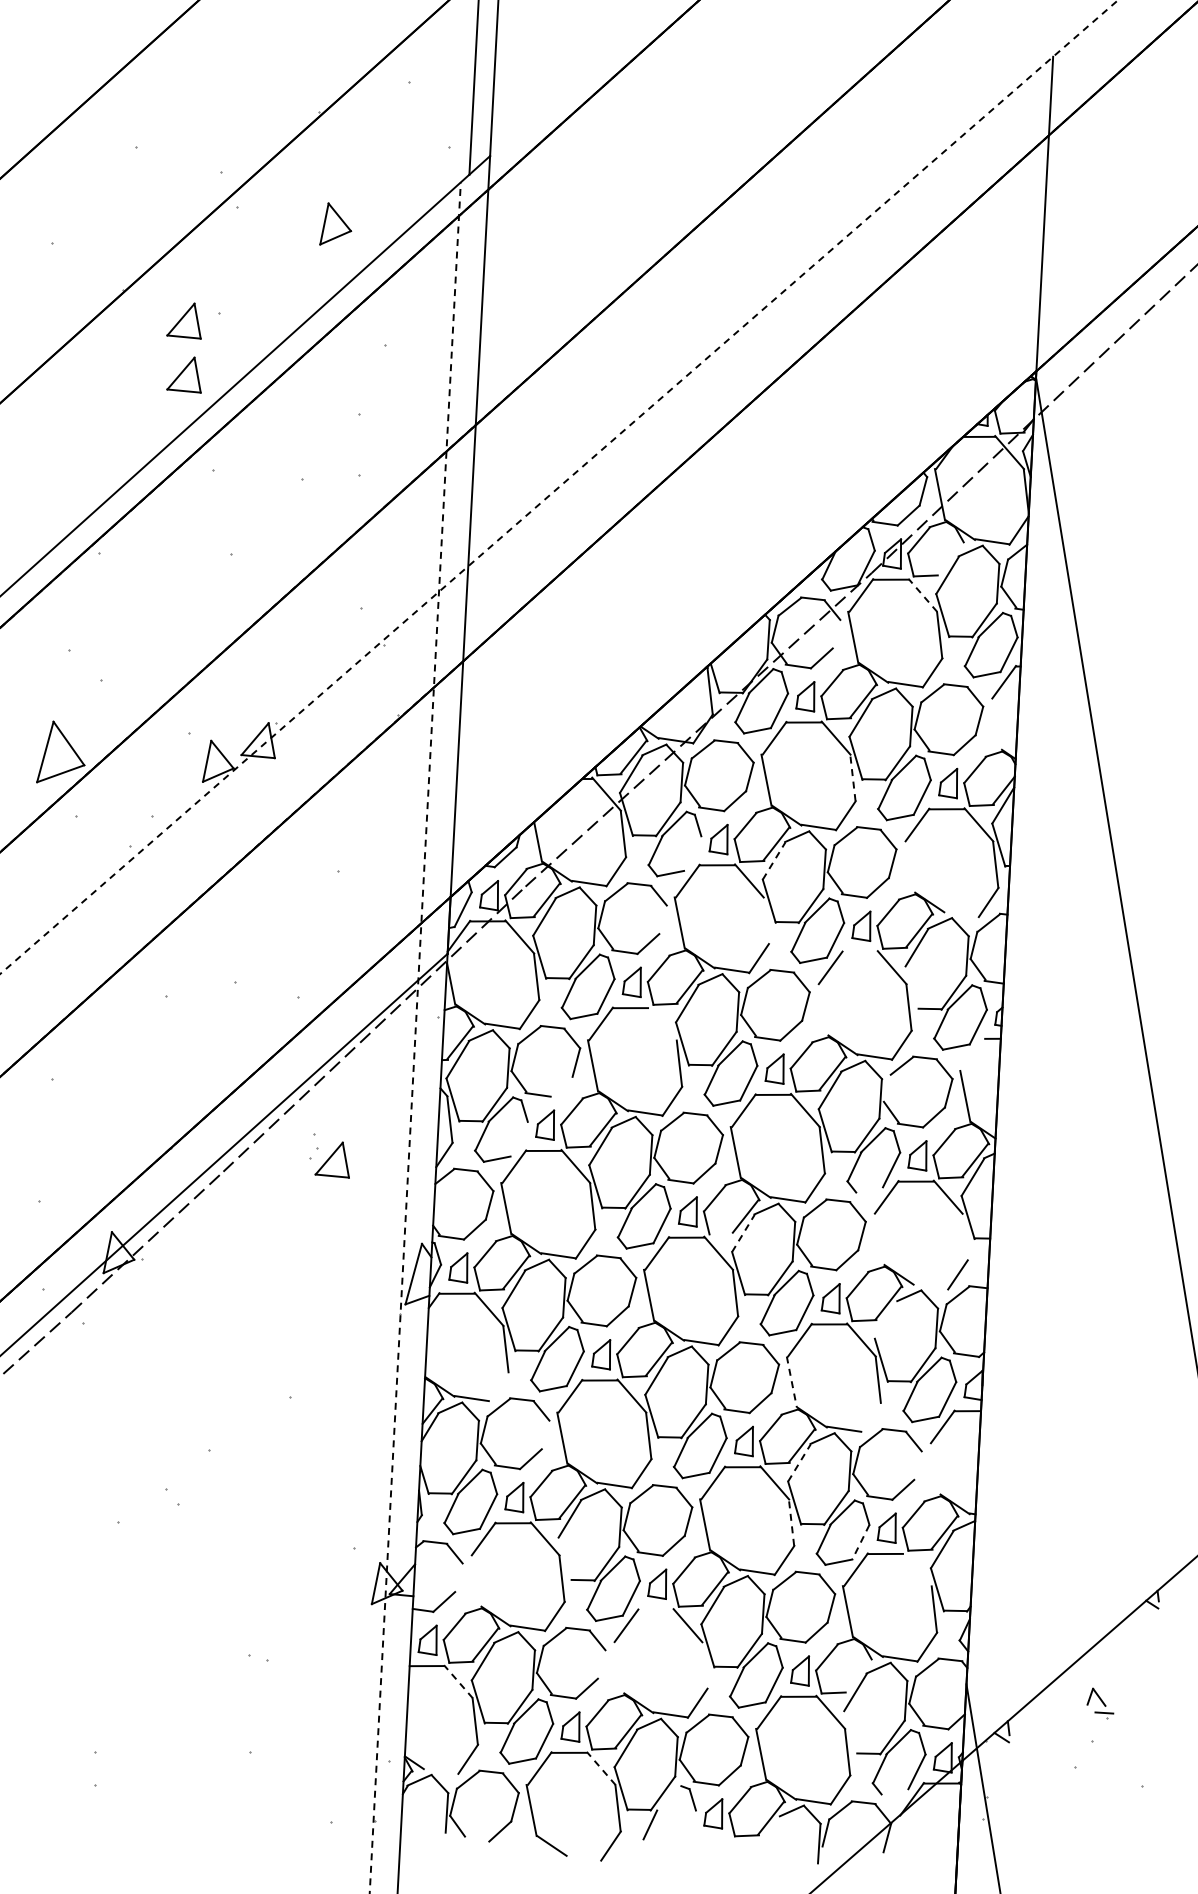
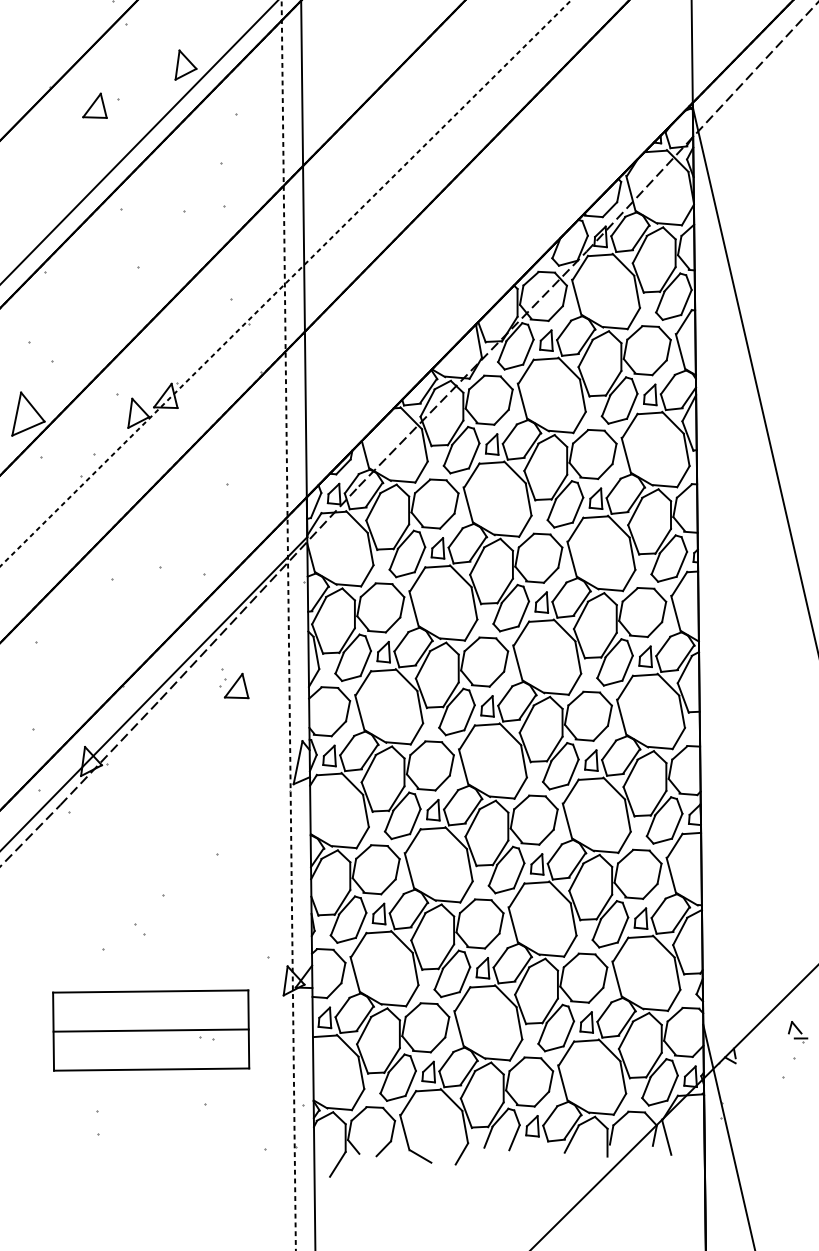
part: (335, 223) -> (185, 64), moved
part: (183, 374) -> (96, 143), removed
line: (949, 557) -> (640, 237), added
line: (922, 595) -> (623, 264), dashed -> solid
line: (836, 633) -> (564, 295), added
line: (995, 723) -> (680, 351), added
line: (852, 777) -> (582, 395), dashed -> solid
line: (692, 853) -> (474, 455), added
line: (774, 861) -> (531, 457), dashed -> solid
line: (909, 866) -> (626, 455), added
line: (961, 913) -> (664, 485), added
line: (662, 919) -> (456, 503), added
line: (765, 920) -> (528, 499), added
line: (859, 952) -> (595, 517), added
line: (911, 987) -> (633, 539), added
line: (822, 1009) -> (572, 559), added
line: (662, 1023) -> (460, 576), added
line: (973, 1054) -> (679, 583), added
line: (561, 1086) -> (392, 624), added
line: (886, 1087) -> (620, 610), added
line: (518, 1139) -> (365, 663), added
line: (869, 1189) -> (613, 682), added
line: (721, 1233) -> (511, 720), added
line: (743, 1233) -> (526, 719), dashed -> solid
line: (964, 1237) -> (681, 712), added
line: (878, 1238) -> (621, 716), added
line: (930, 1286) -> (660, 747), added
line: (885, 1319) -> (630, 773), added
line: (791, 1382) -> (567, 821), dashed -> solid
line: (498, 1386) -> (362, 837), added
line: (871, 1417) -> (624, 842), added
line: (545, 1434) -> (397, 868), added
line: (799, 1462) -> (576, 877), dashed -> solid
line: (917, 1465) -> (659, 873), added
line: (934, 1468) -> (671, 875), added
line: (791, 1522) -> (573, 919), dashed -> solid
line: (860, 1542) -> (622, 930), dashed -> solid
line: (564, 1558) -> (416, 954), added
line: (917, 1569) -> (663, 946), added
line: (458, 1577) -> (343, 972), added
line: (475, 1580) -> (355, 974), added
line: (655, 1610) -> (482, 987), added
part: (179, 1641) -> (150, 1030), added
line: (601, 1664) -> (447, 1027), added
line: (704, 1665) -> (519, 1023), added
line: (618, 1667) -> (459, 1028), added
line: (857, 1674) -> (626, 1022), added
line: (458, 1681) -> (347, 1045), dashed -> solid
line: (850, 1732) -> (624, 1063), added
line: (601, 1768) -> (451, 1100), dashed -> solid
line: (441, 1770) -> (339, 1108), added
line: (894, 1791) -> (657, 1102), added
line: (668, 1798) -> (499, 1117), added
line: (686, 1827) -> (513, 1137), added
line: (768, 1834) -> (571, 1138), added
line: (903, 1840) -> (666, 1136), added
line: (433, 1849) -> (337, 1164), added

